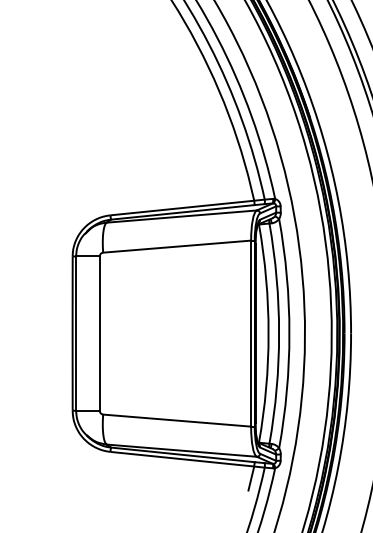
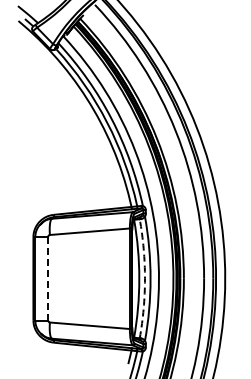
line: (100, 333) -> (48, 278), solid -> dashed
arc: (278, 333) -> (144, 278), solid -> dashed

